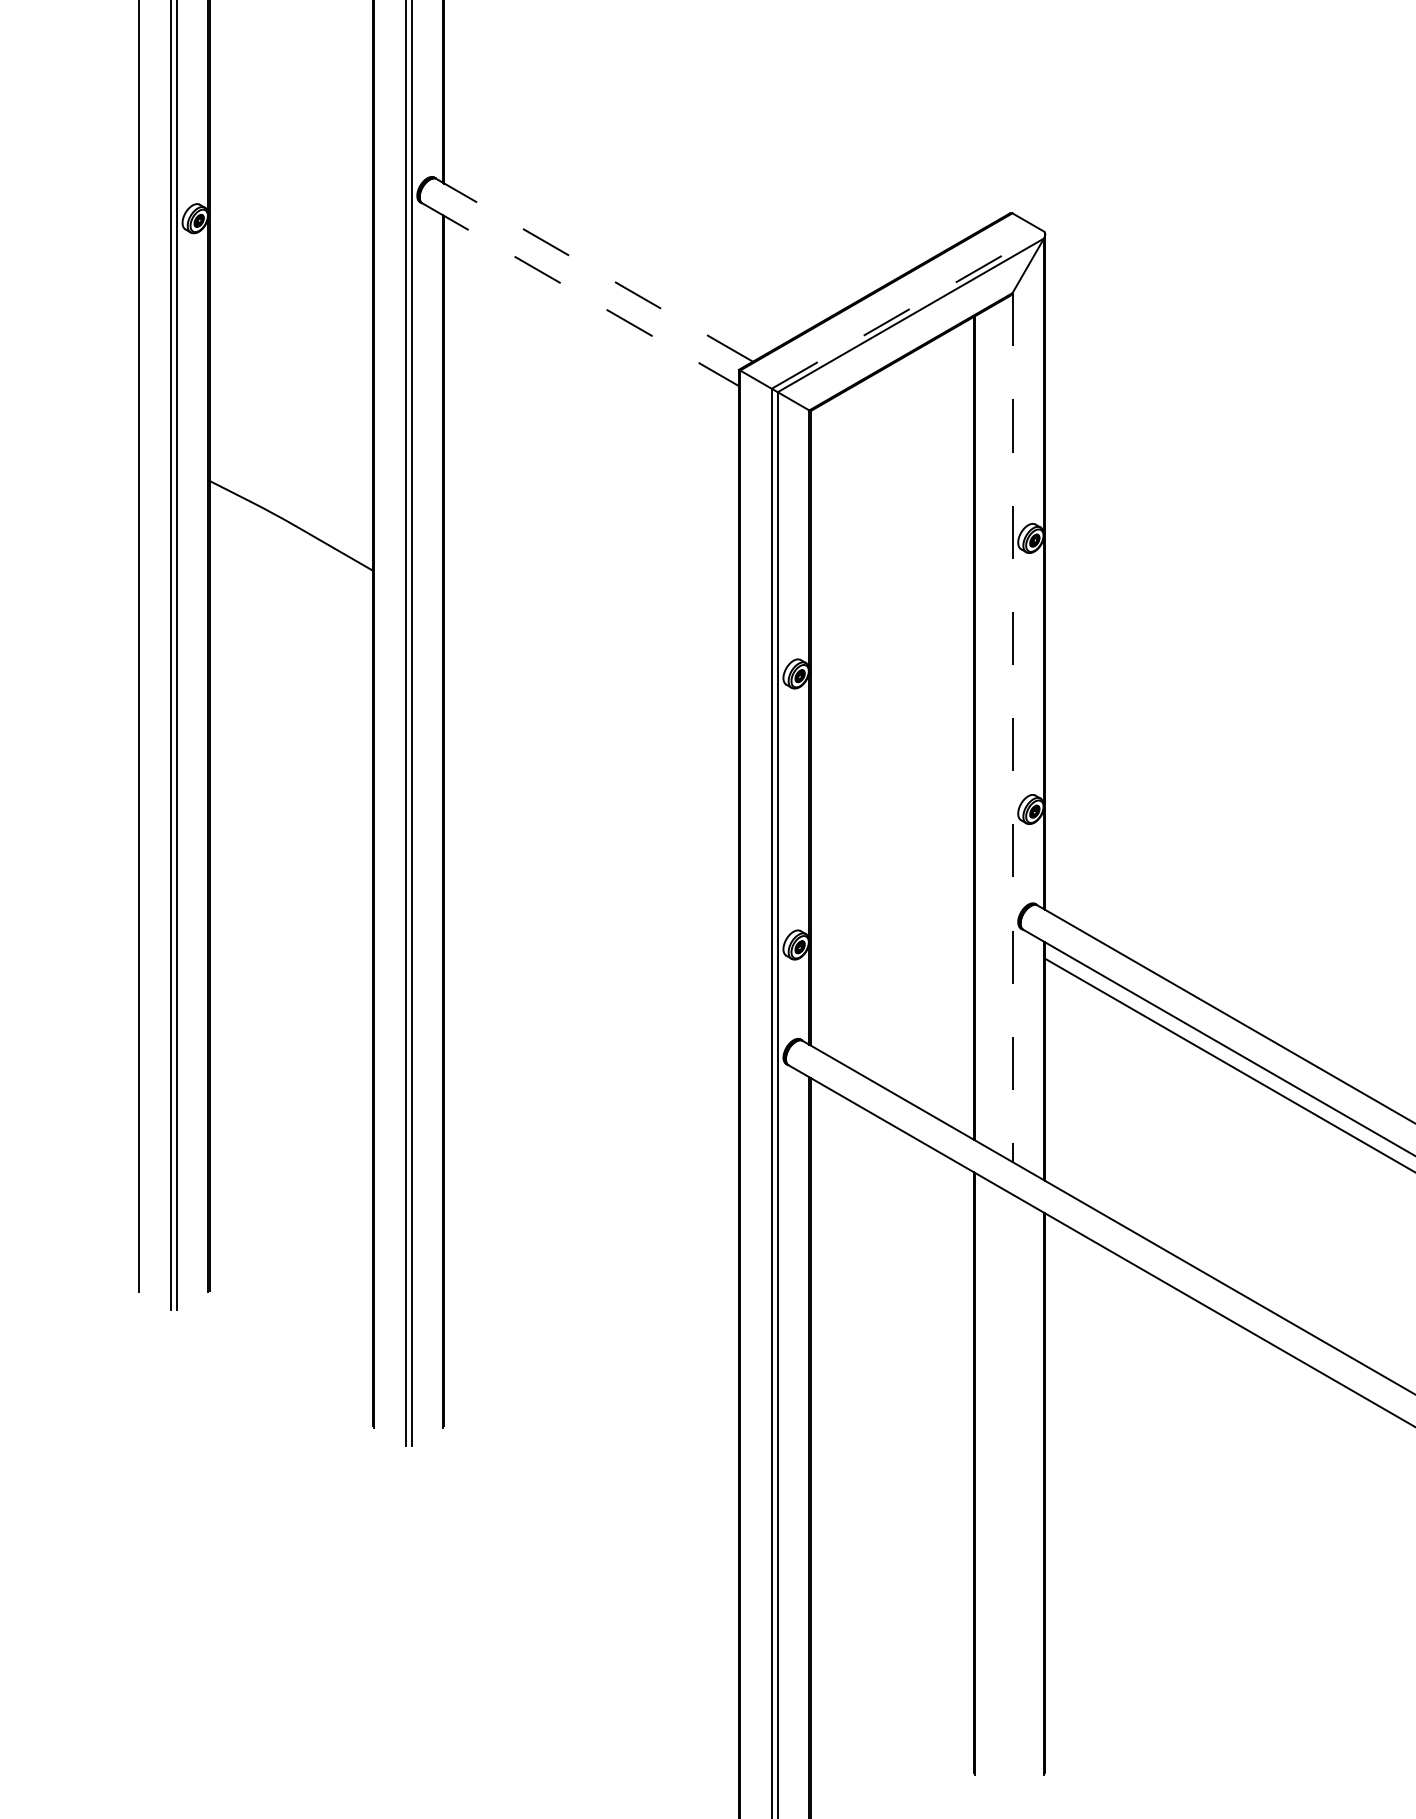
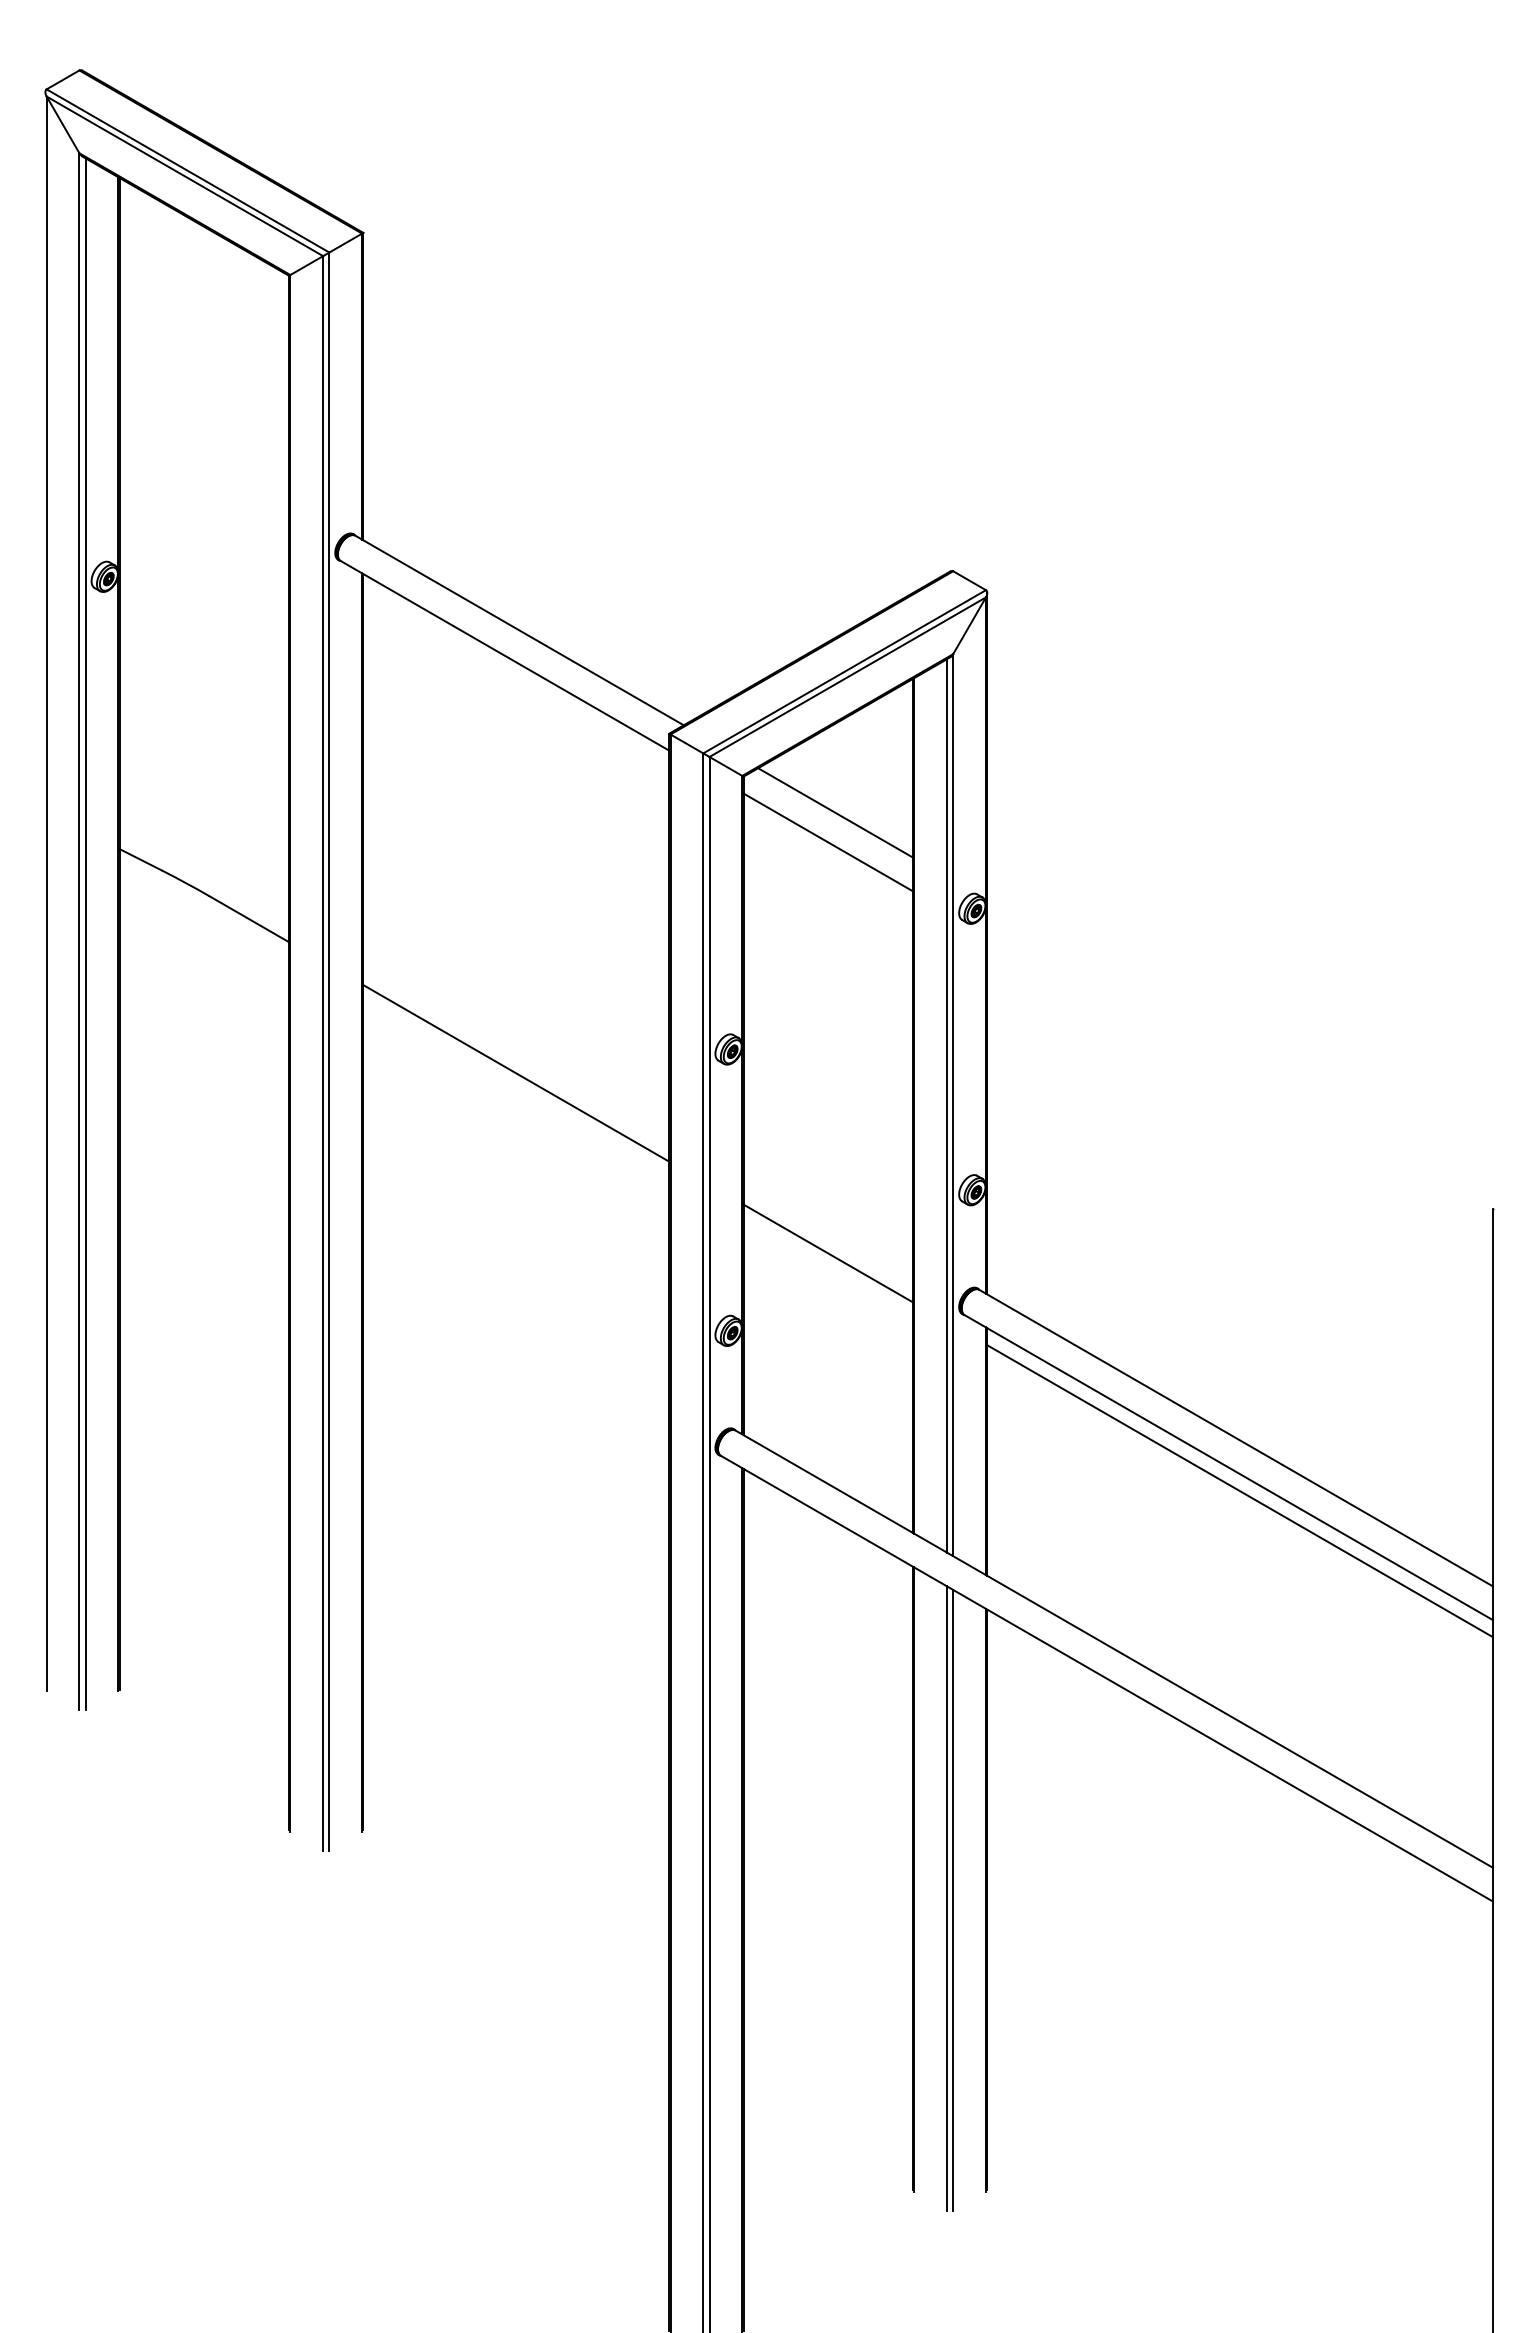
line: (594, 270) -> (519, 630), dashed -> solid
line: (581, 294) -> (505, 655), dashed -> solid
line: (908, 309) -> (845, 671), dashed -> solid
line: (899, 445) -> (835, 812), added
line: (891, 474) -> (827, 842), added
line: (591, 697) -> (516, 1073), added
line: (1006, 727) -> (946, 1105), added
line: (1012, 727) -> (953, 1105), dashed -> solid
line: (891, 870) -> (827, 1253), added
line: (1006, 1491) -> (946, 1898), added
line: (1012, 1493) -> (953, 1900), added

